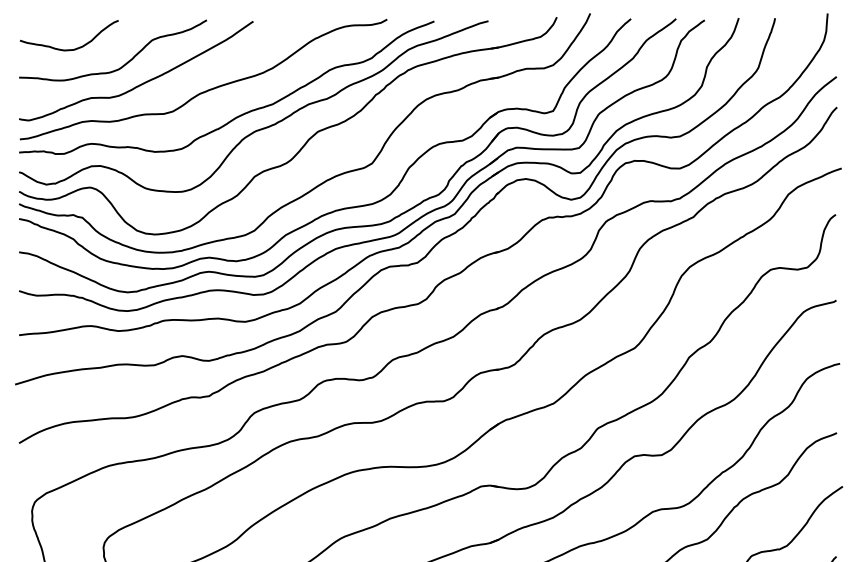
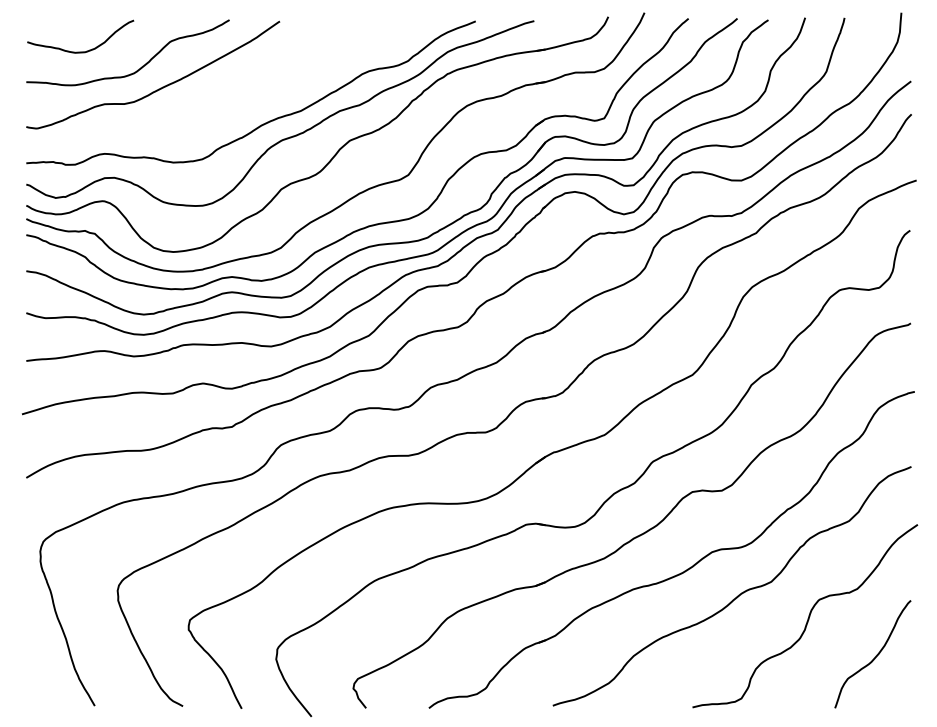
curve: (206, 89) -> (229, 95), removed

